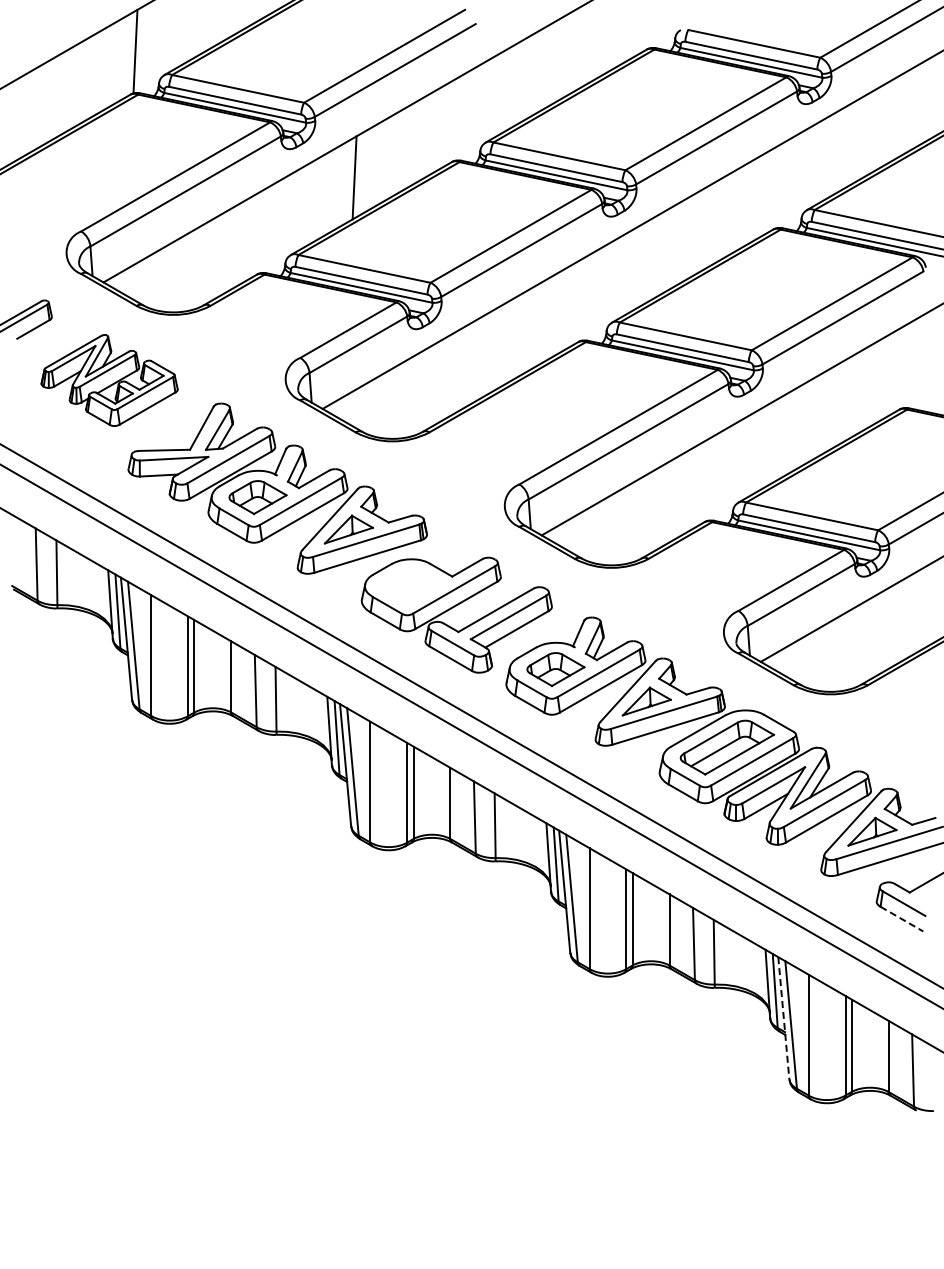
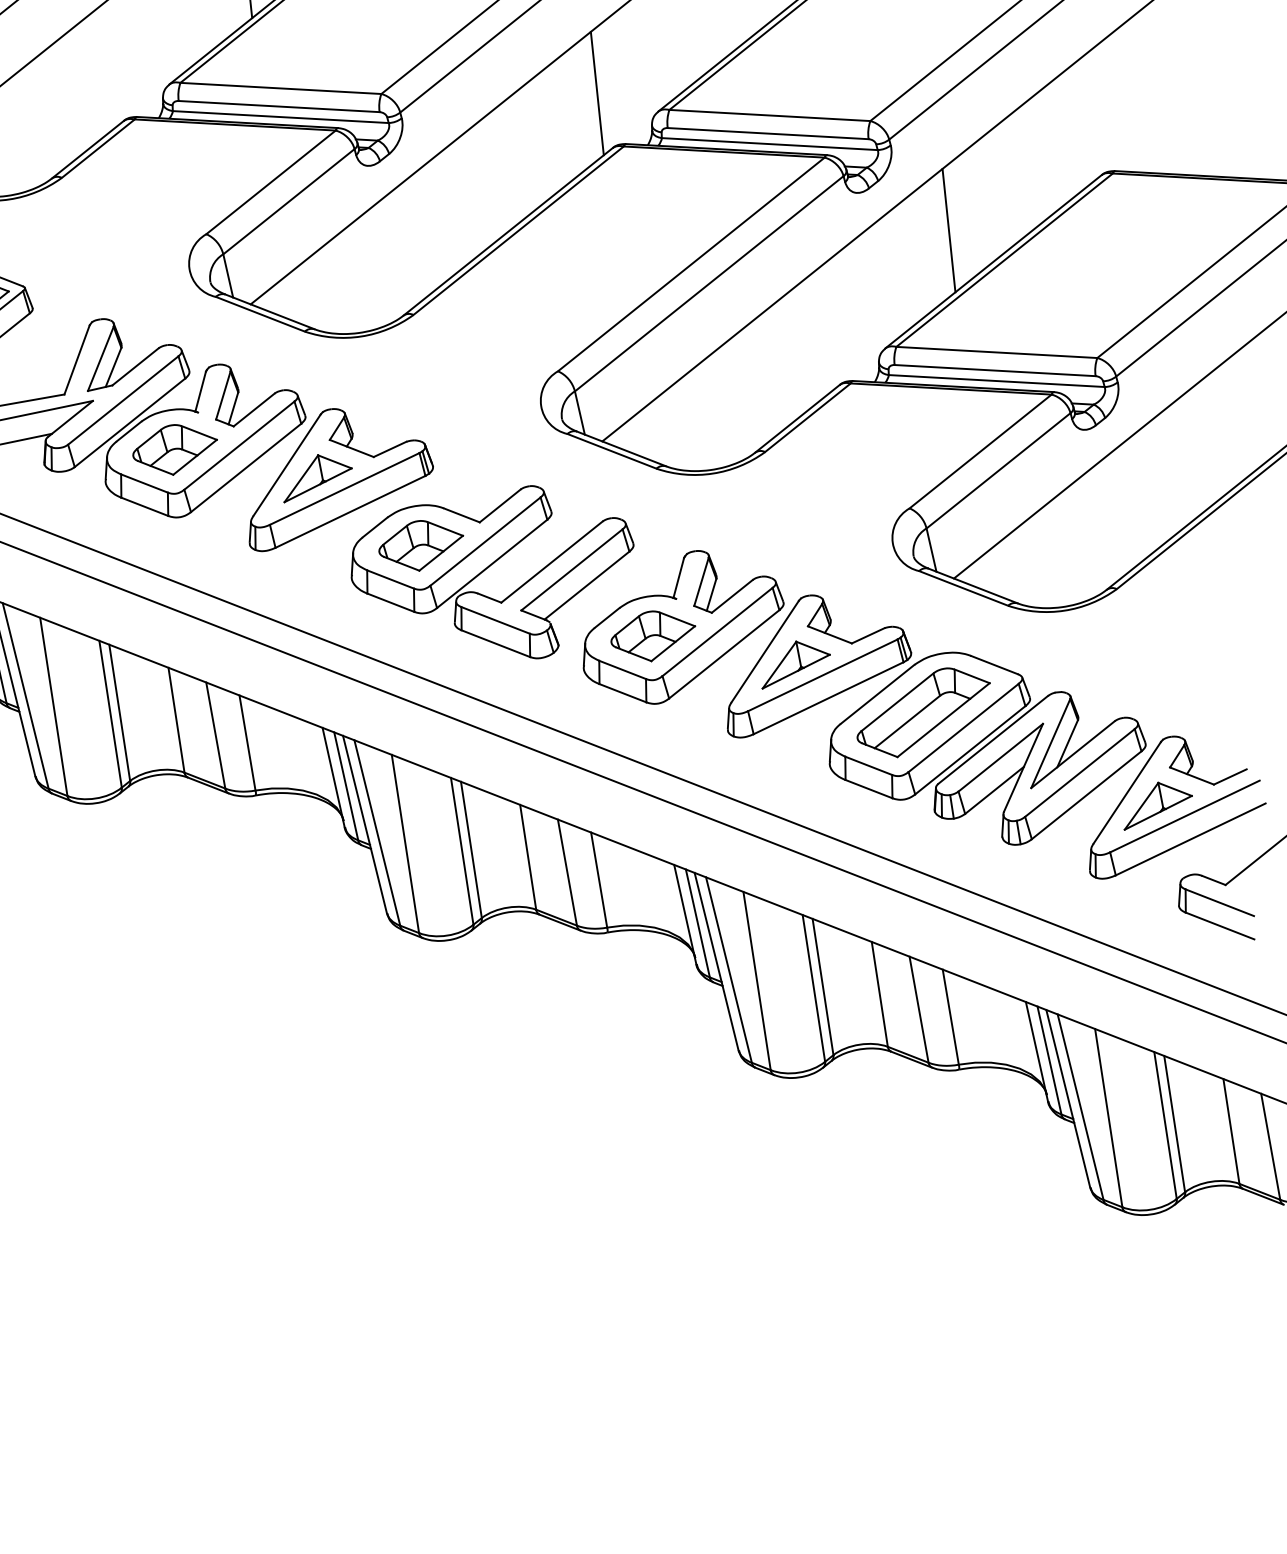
line: (573, 303) -> (596, 92), added
line: (792, 430) -> (948, 230), added
part: (410, 585) -> (420, 544), added
line: (901, 919) -> (1219, 926), dashed -> solid
line: (783, 1018) -> (1067, 1099), dashed -> solid

